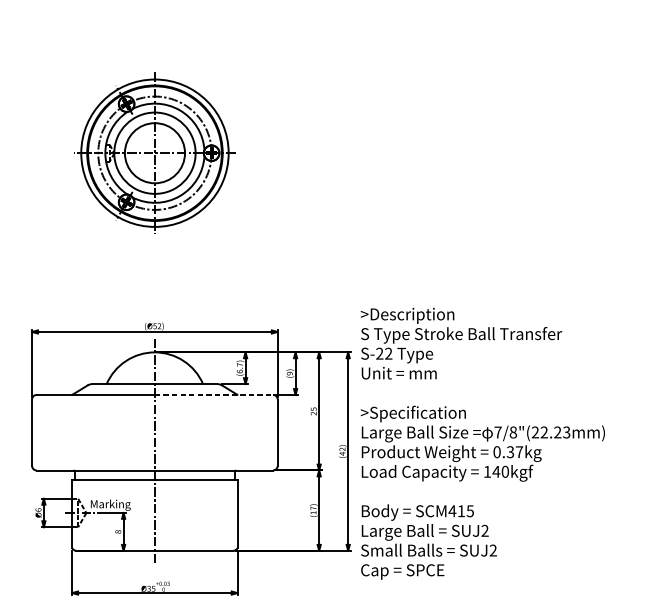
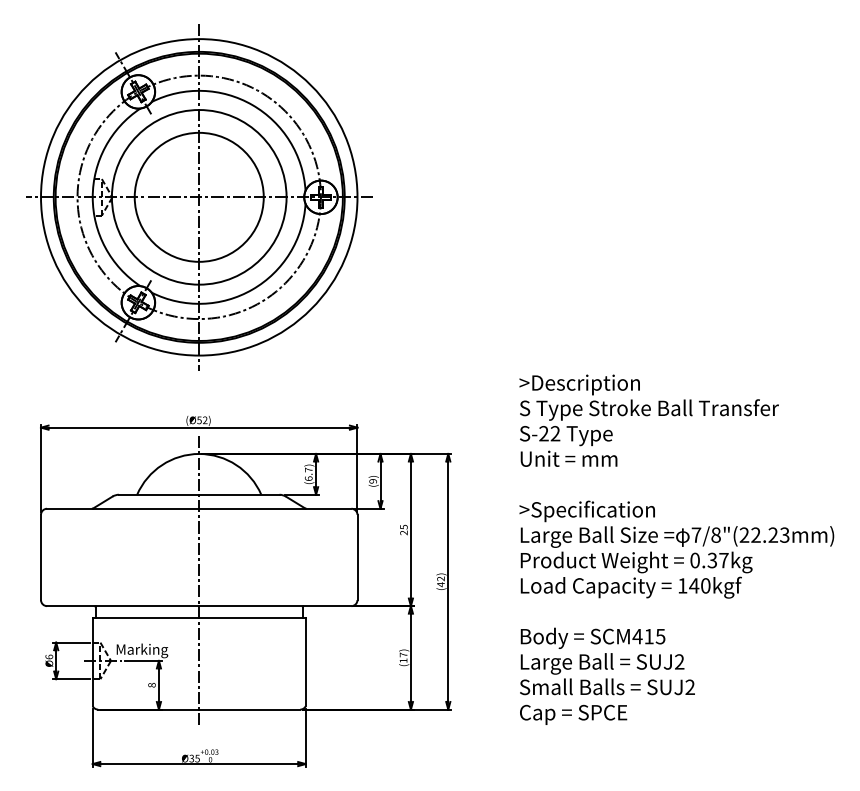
part: (155, 153) -> (199, 197), size x1.67
line: (214, 394) -> (275, 508), dashed -> solid
text: (482, 443) -> (676, 549), moved

